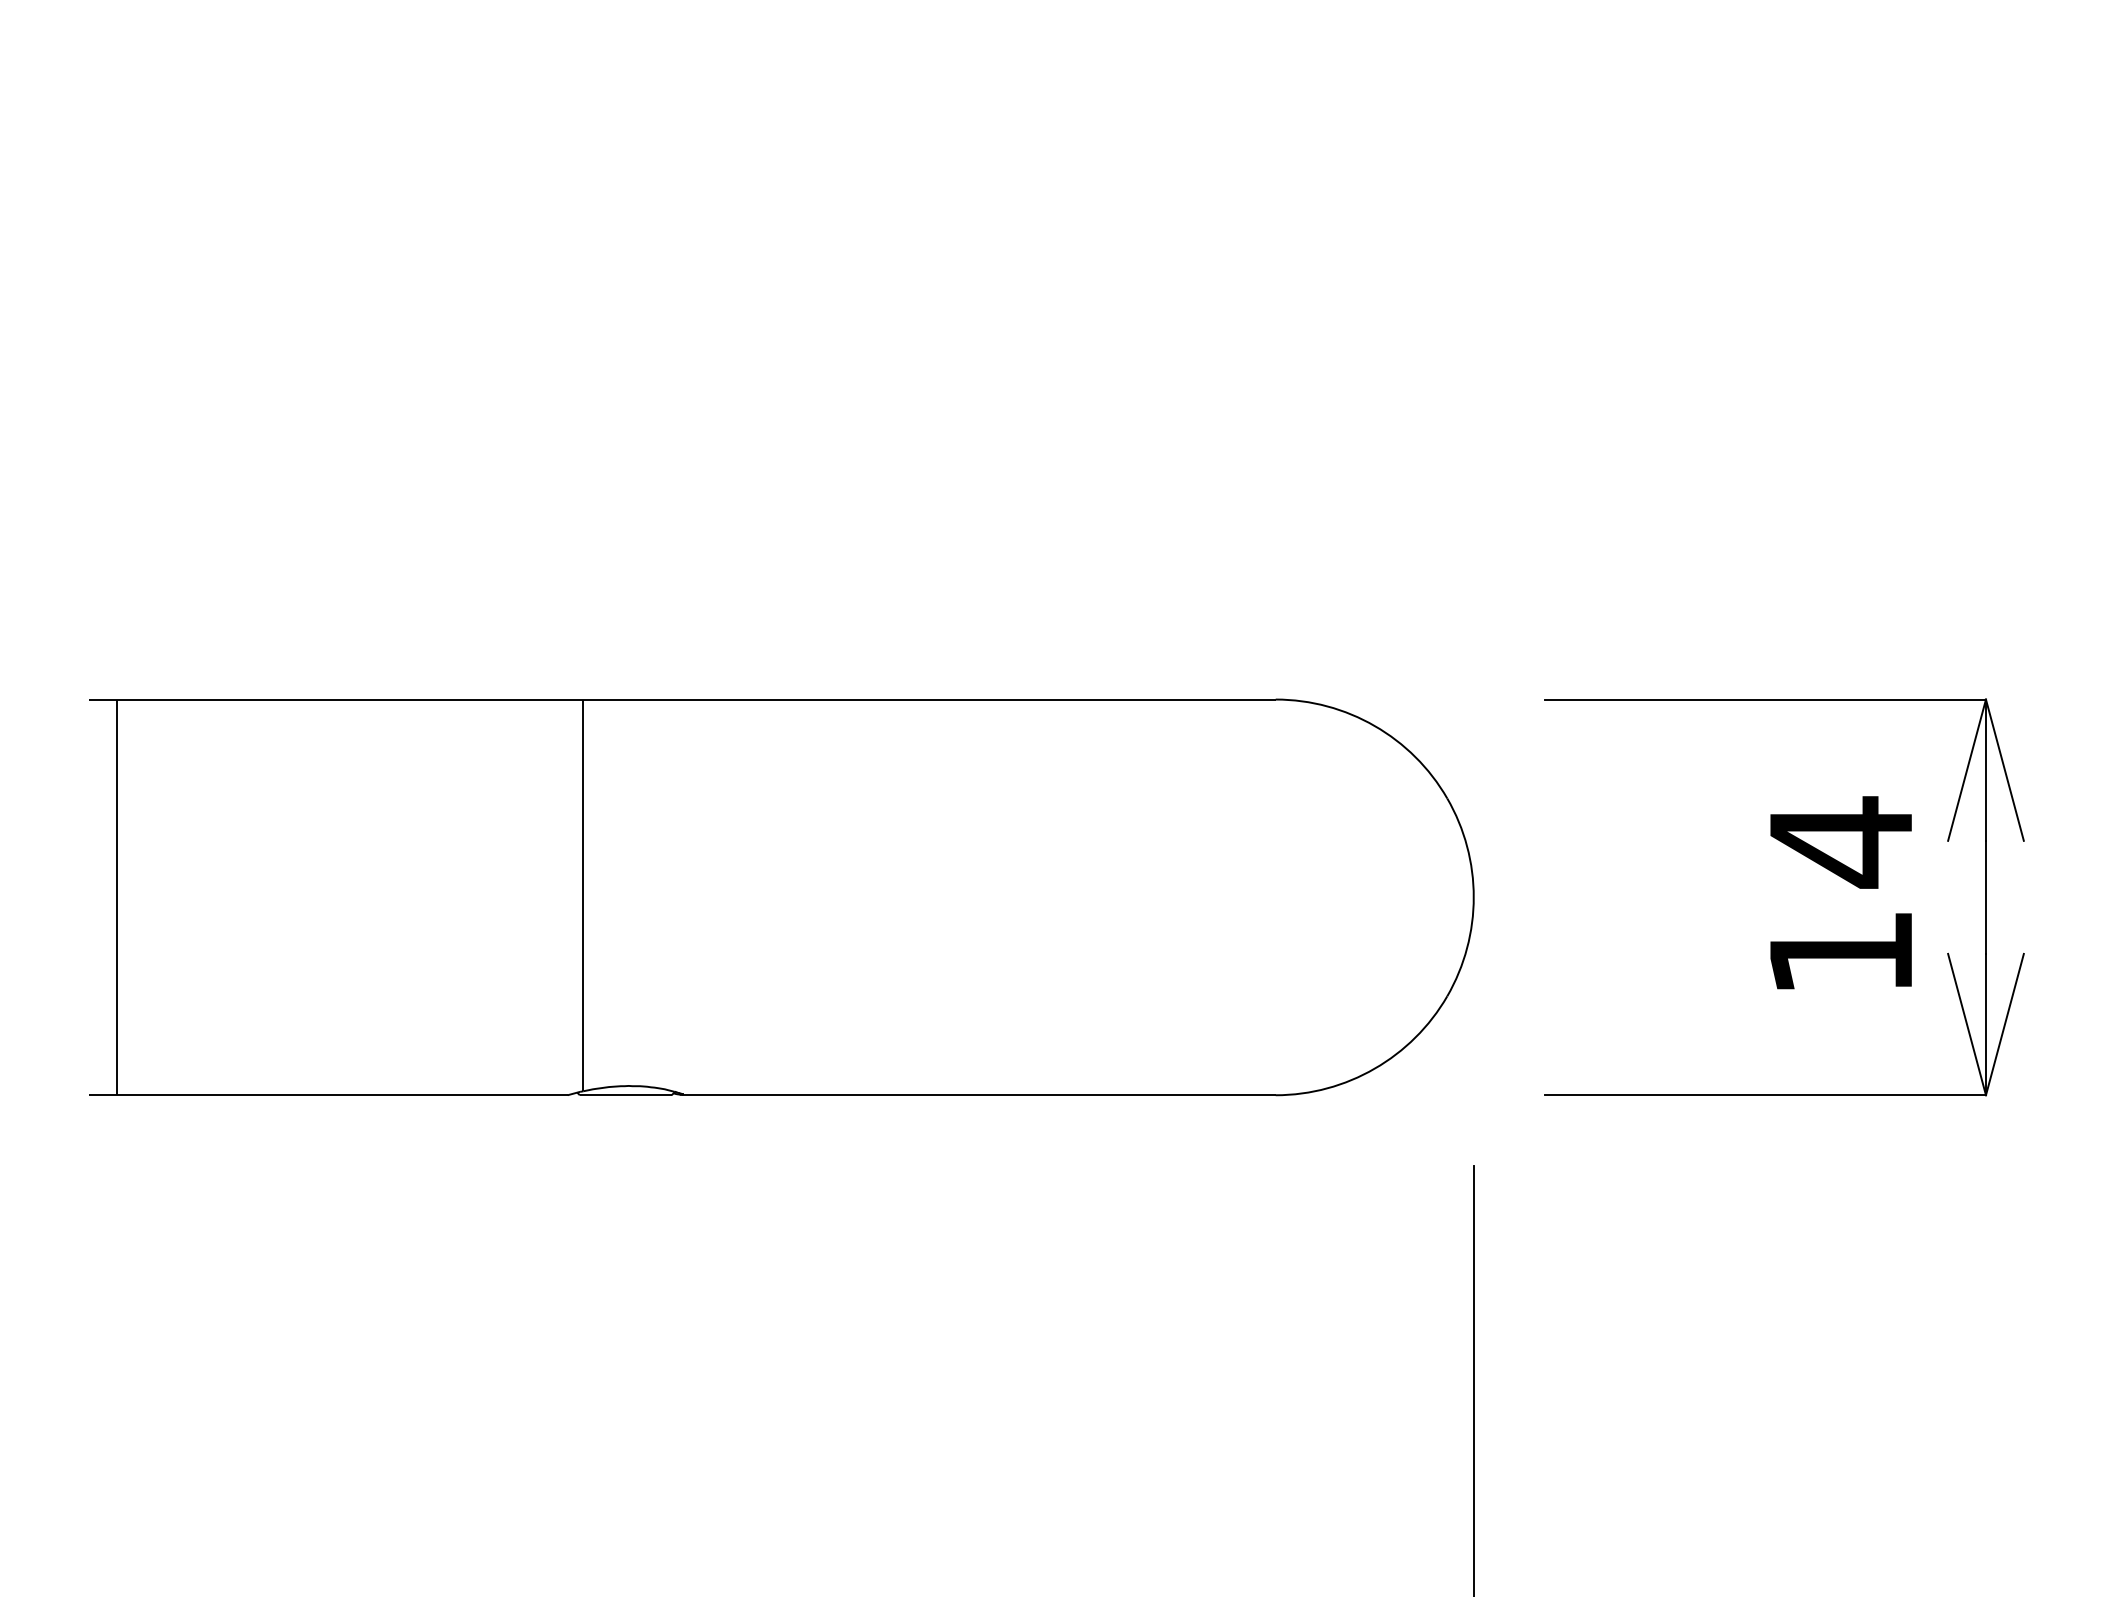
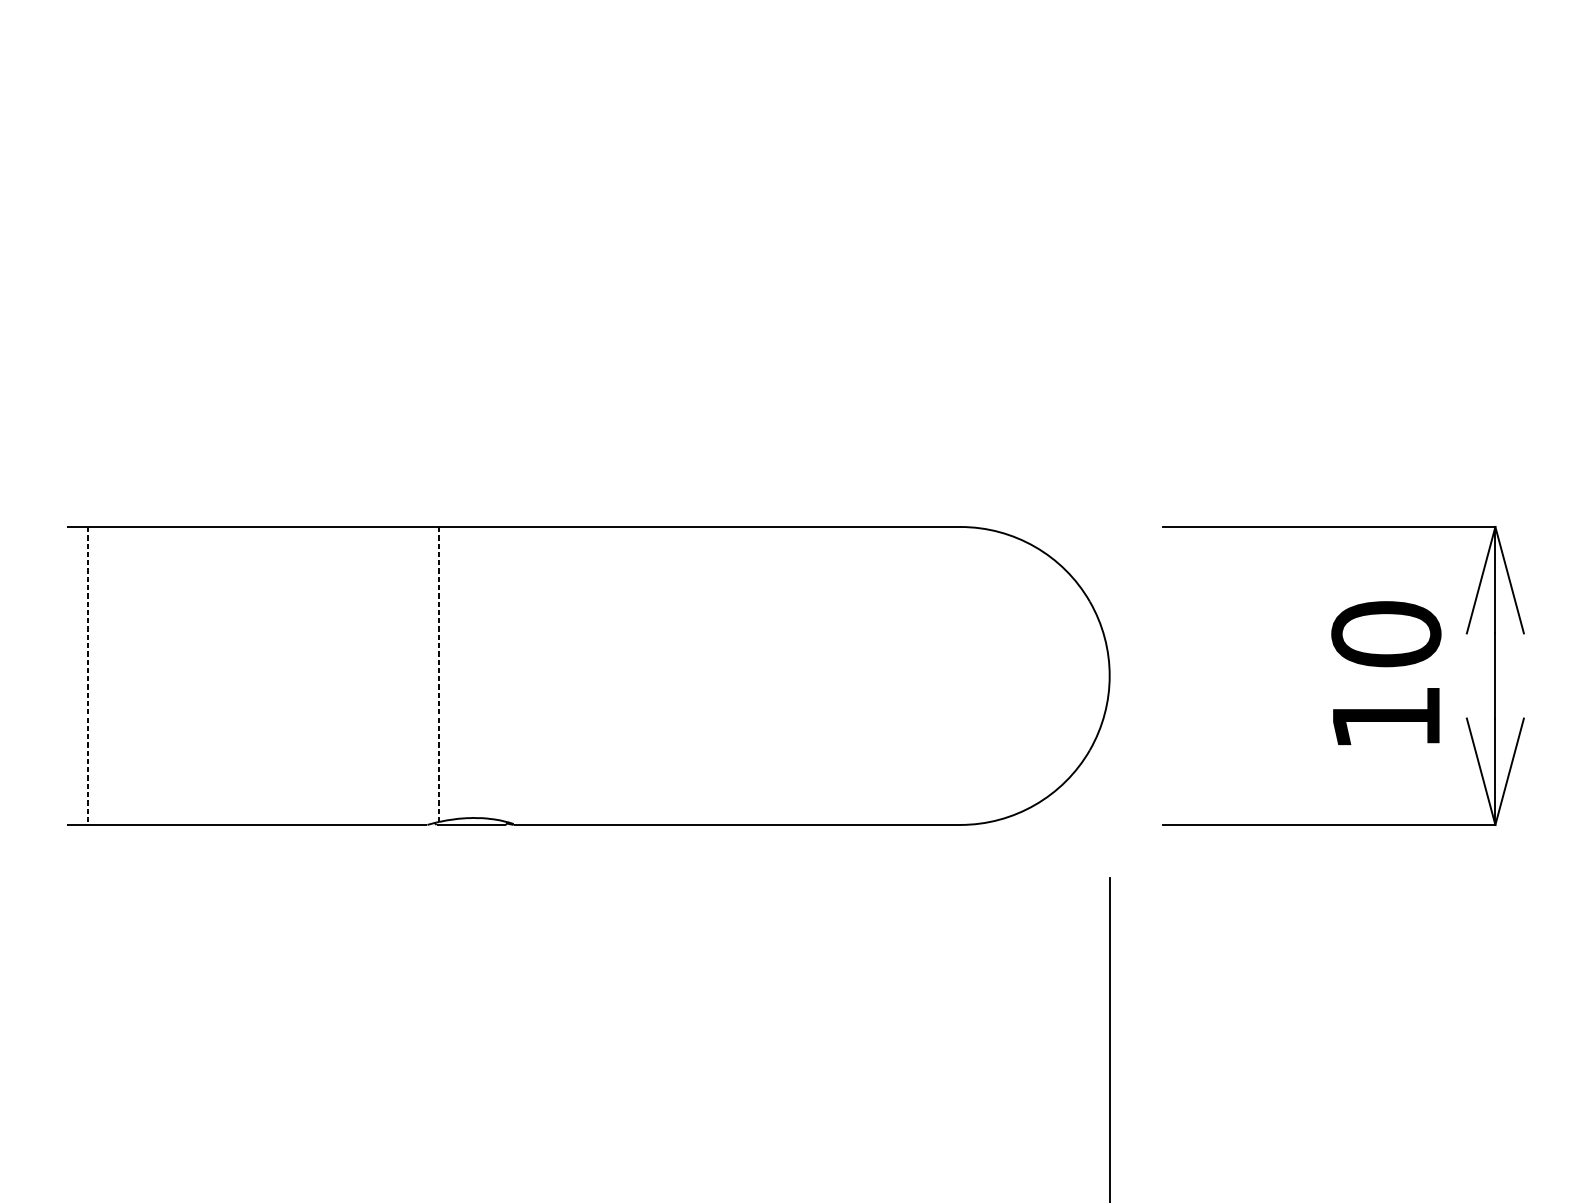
text: (1841, 842) -> (1386, 634), 14 -> 10
line: (583, 895) -> (439, 674), solid -> dashed
line: (116, 897) -> (87, 676), solid -> dashed

